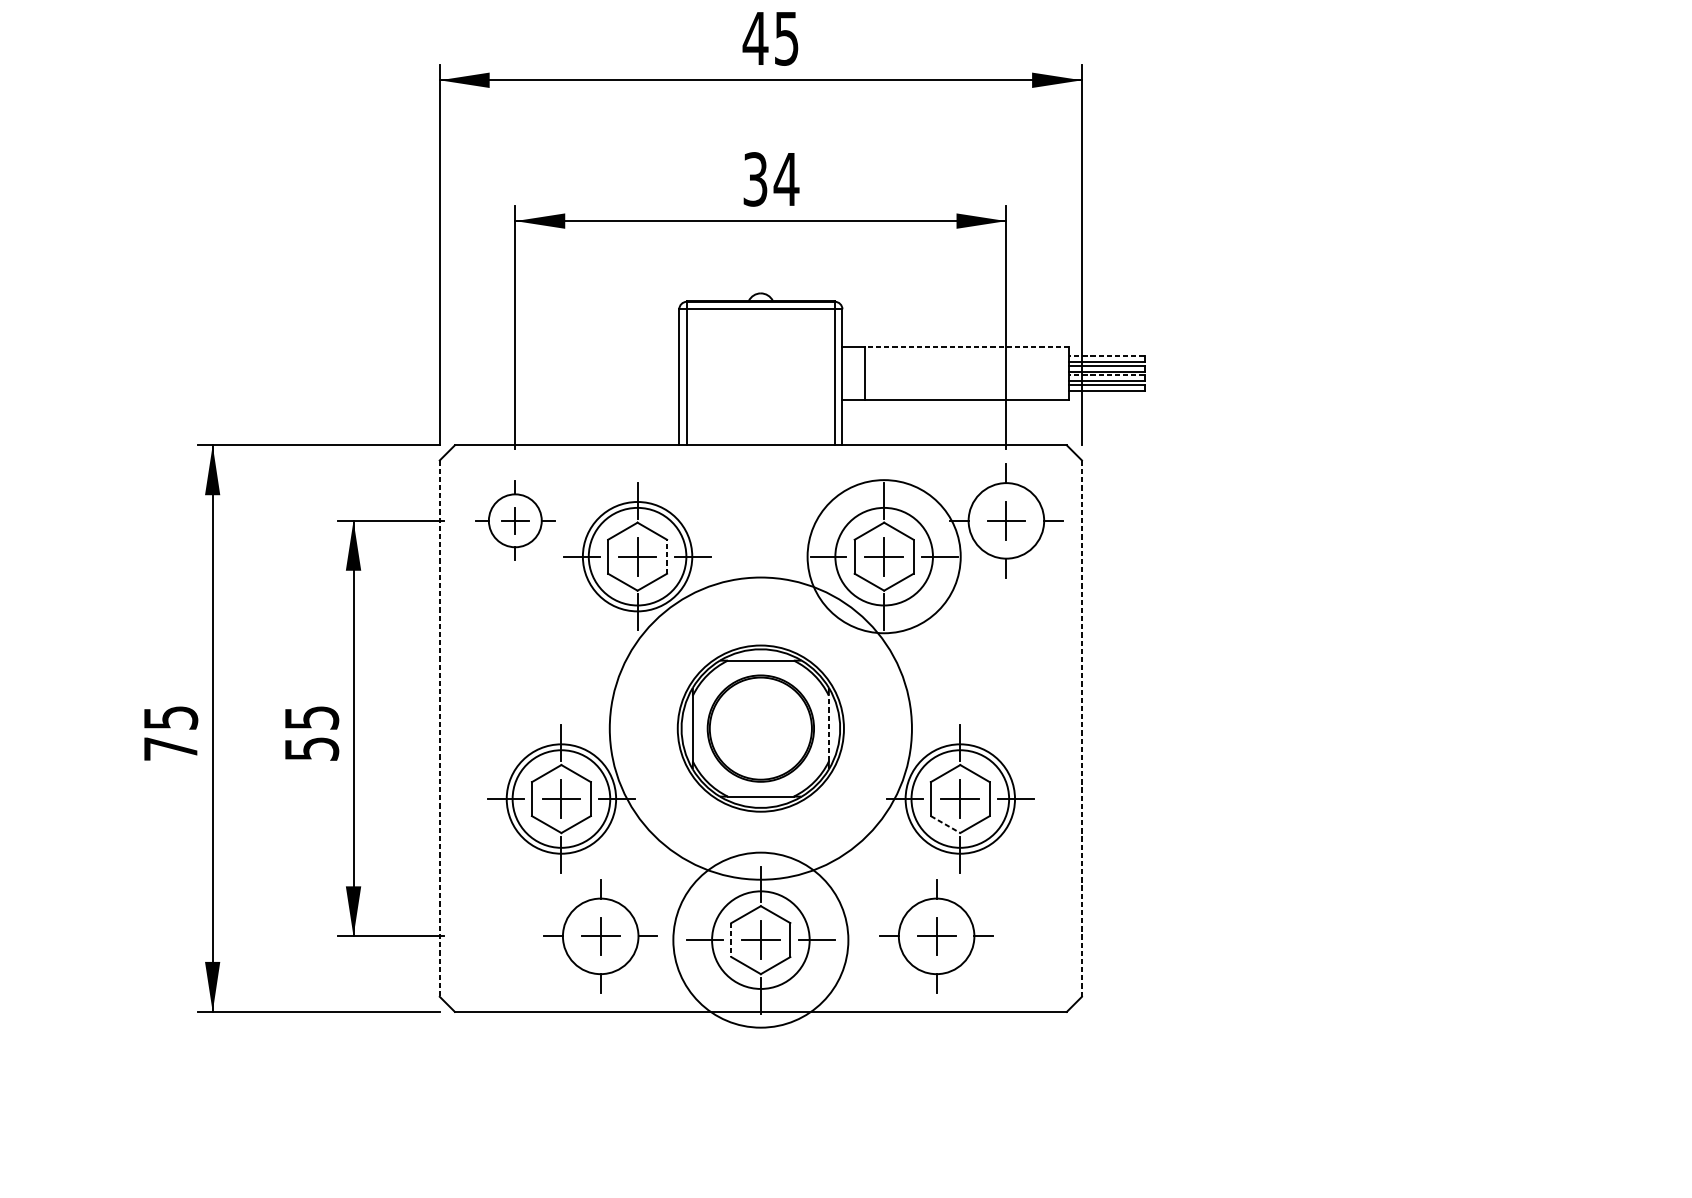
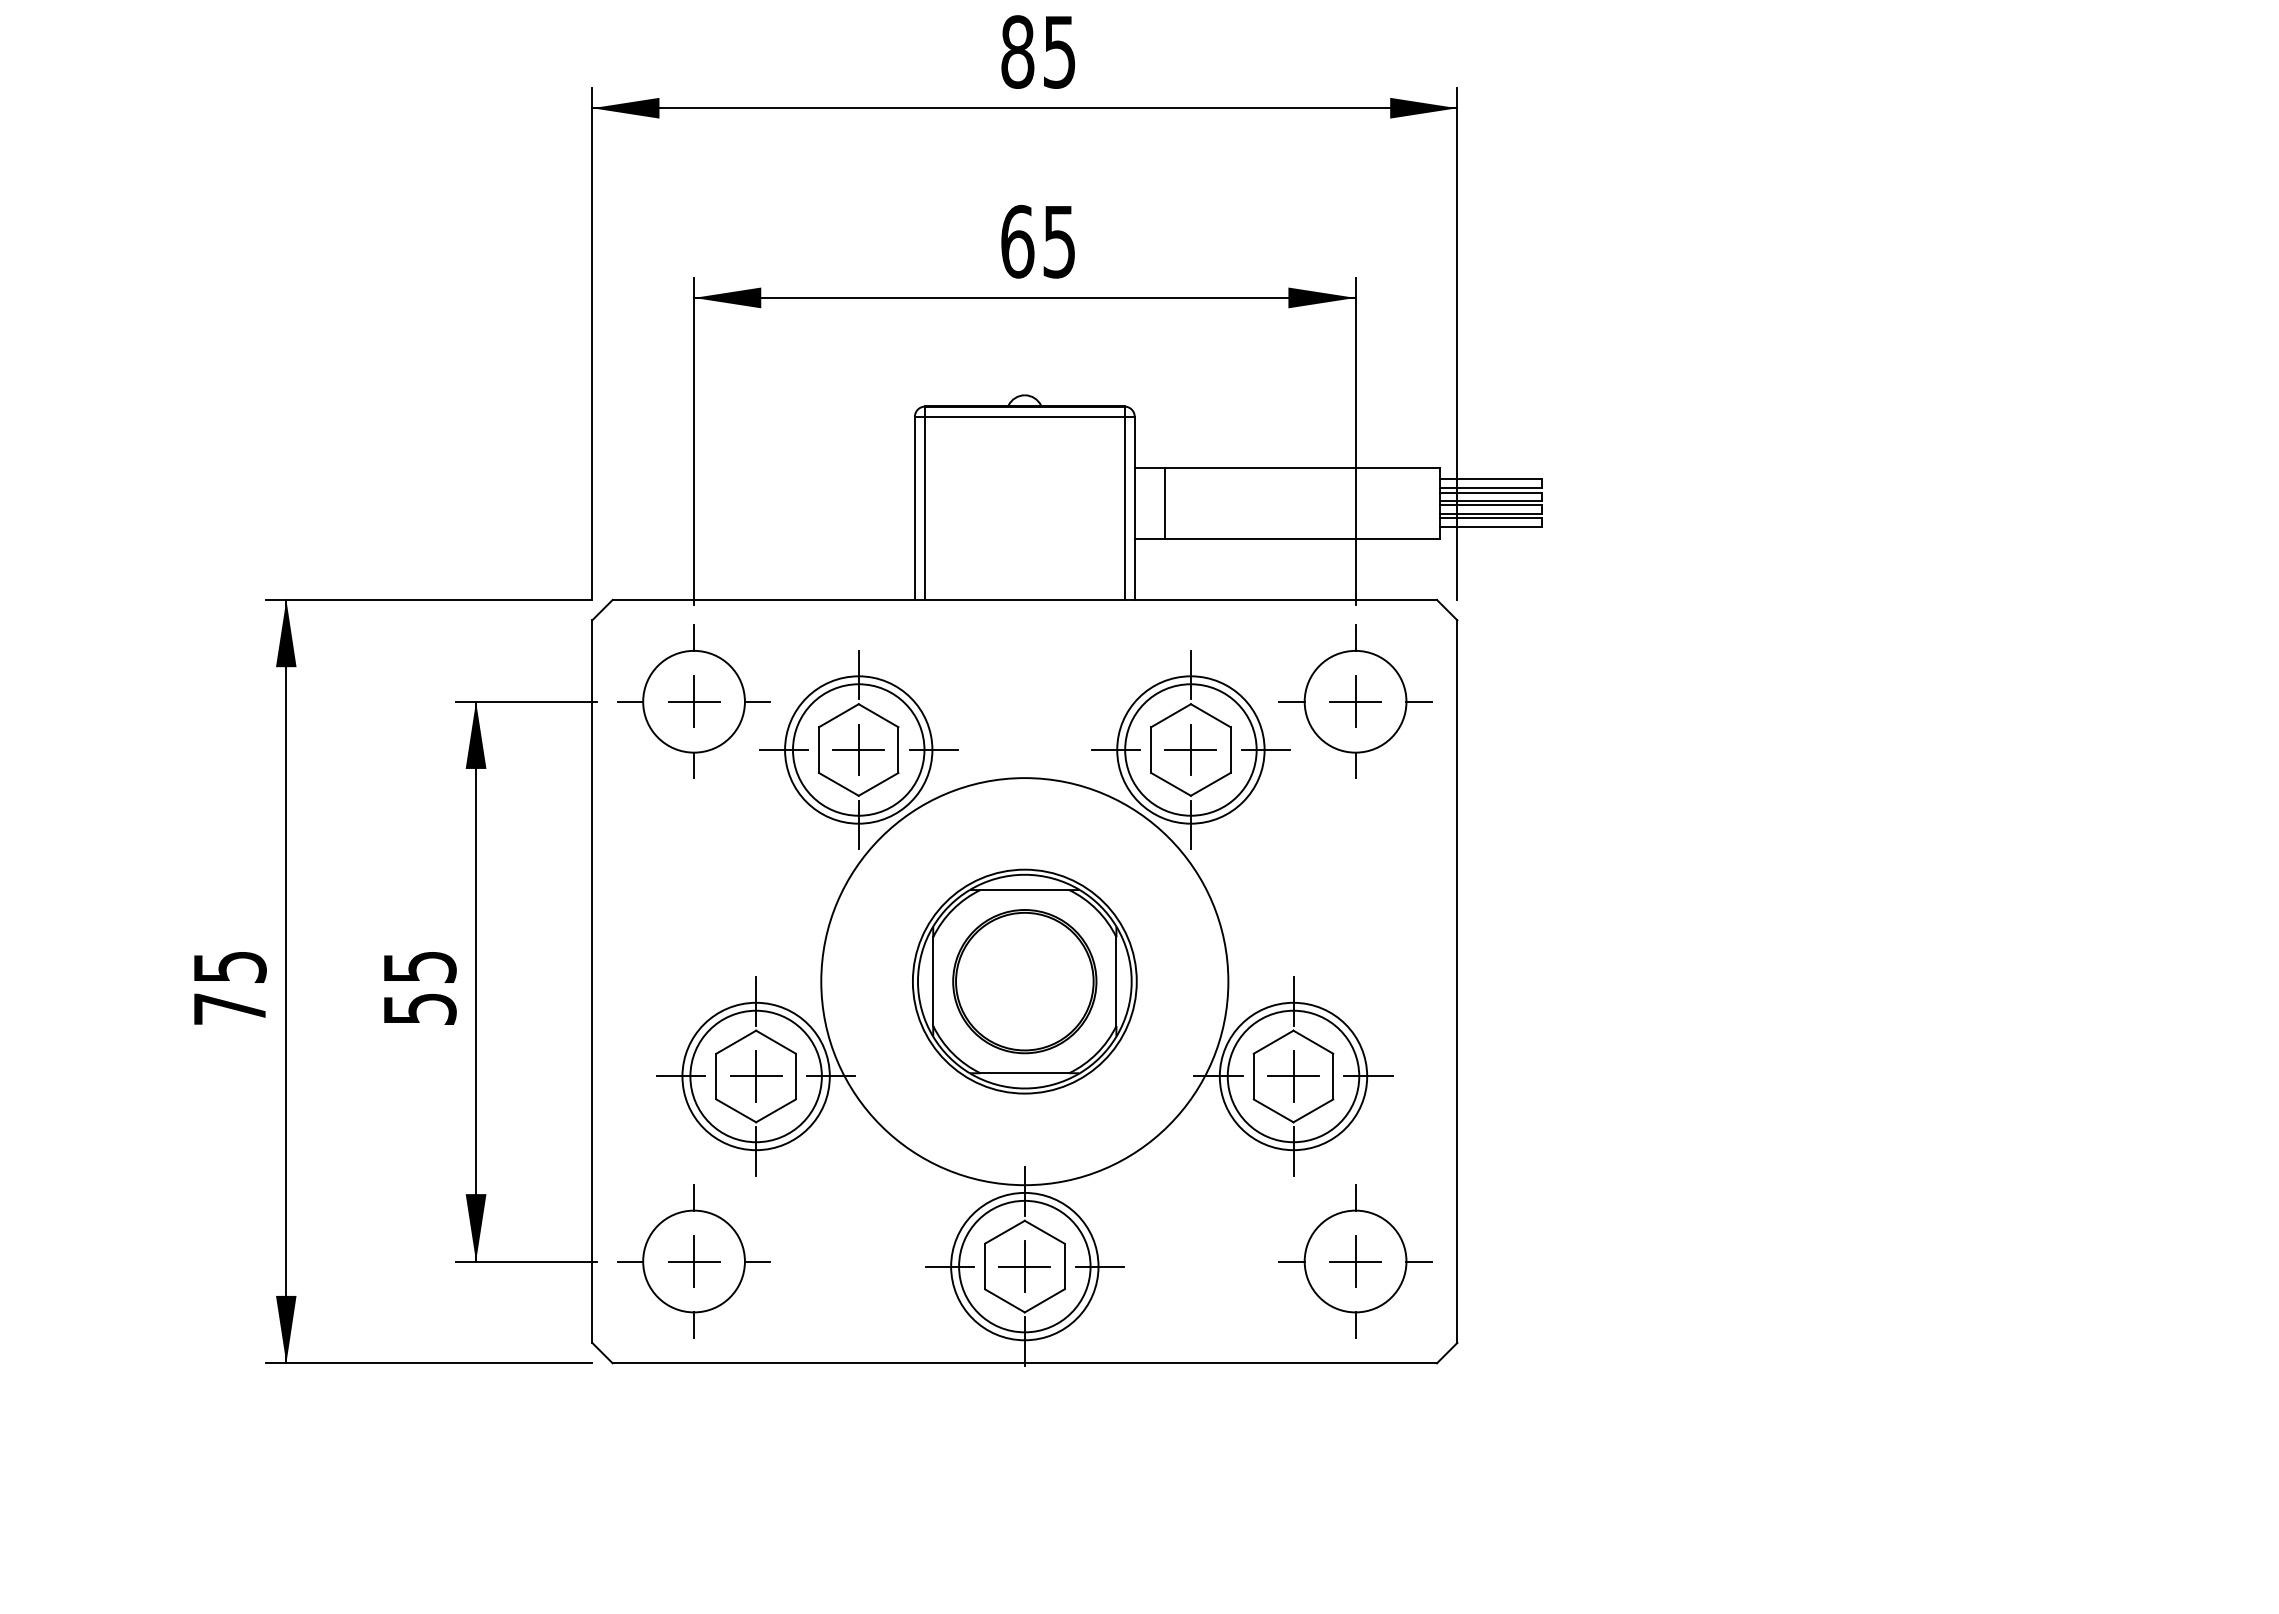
text: (755, 38) -> (1017, 51), 45 -> 85
text: (771, 179) -> (1038, 241), 34 -> 65
line: (966, 346) -> (1302, 467), dashed -> solid
line: (1106, 355) -> (1490, 479), dashed -> solid
line: (1106, 375) -> (1490, 505), dashed -> solid
part: (514, 520) -> (693, 701), size x1.43
circle: (883, 556) -> (1190, 749), size x0.71
line: (667, 557) -> (898, 750), dashed -> solid
line: (828, 728) -> (1116, 981), dashed -> solid
line: (1082, 728) -> (1457, 981), dashed -> solid
line: (439, 729) -> (592, 982), dashed -> solid
line: (945, 824) -> (1273, 1110), dashed -> solid
part: (600, 936) -> (693, 1261), moved
part: (936, 936) -> (1355, 1261), moved
line: (731, 940) -> (985, 1266), dashed -> solid
circle: (760, 940) -> (1024, 1266), size x0.62

